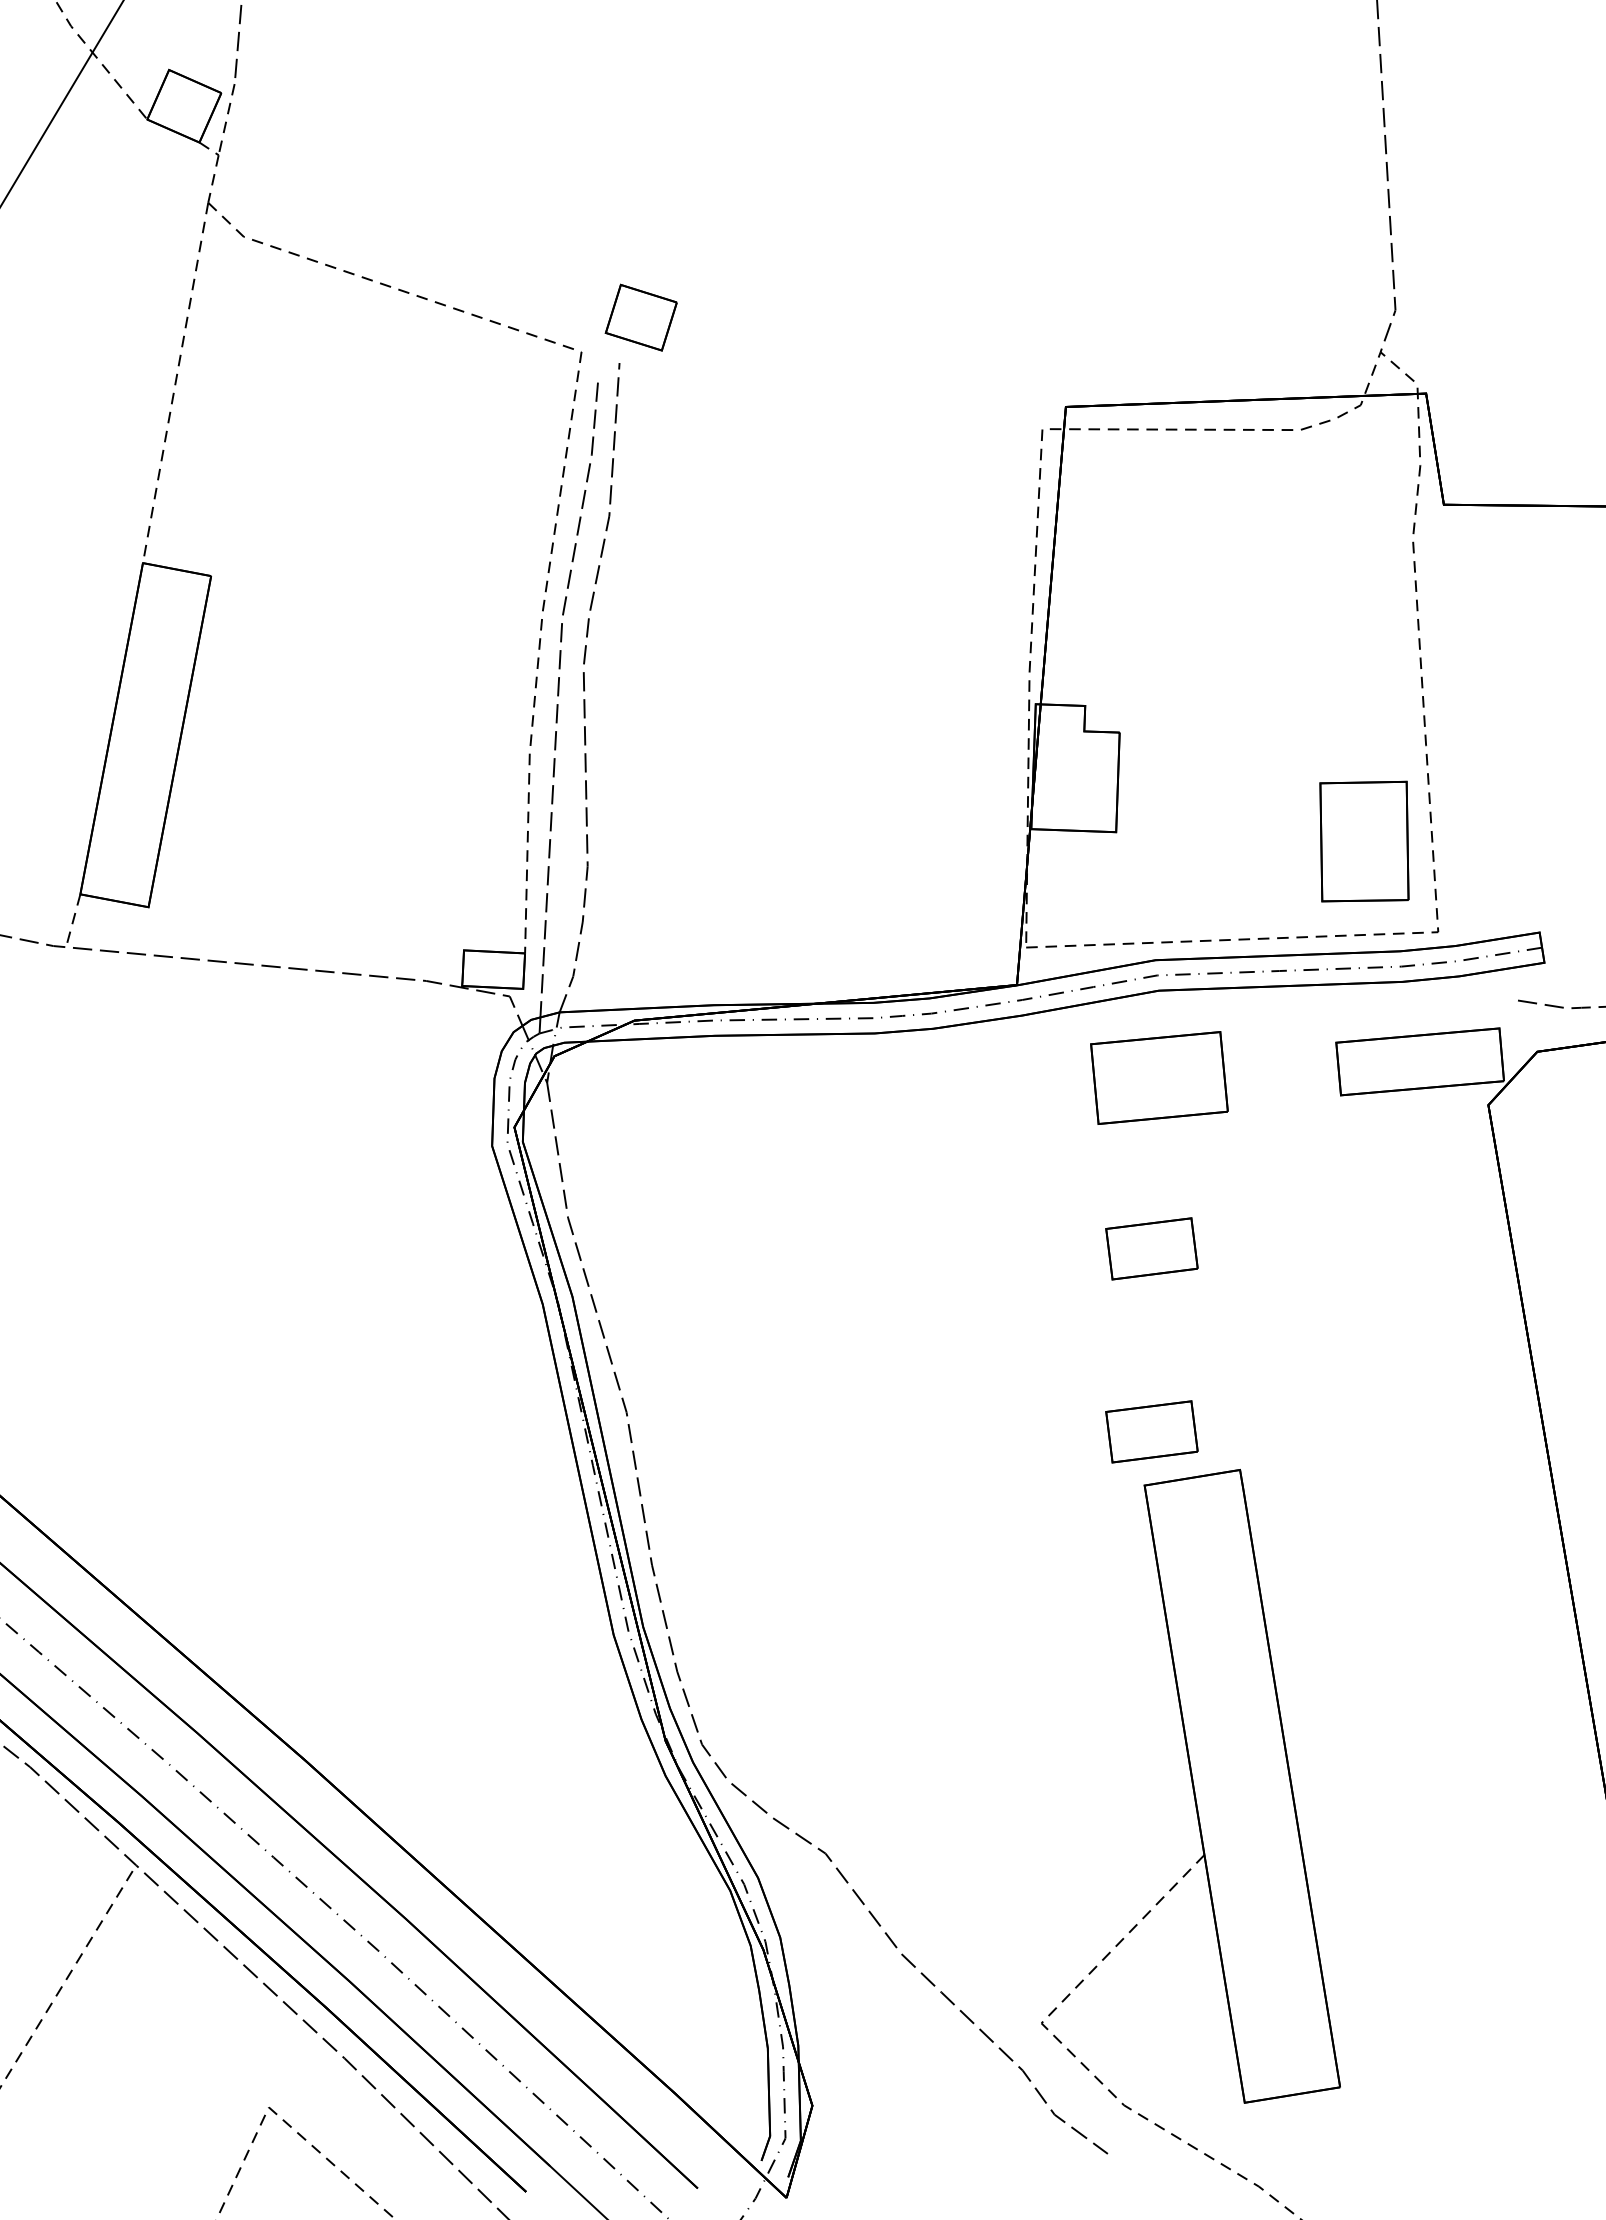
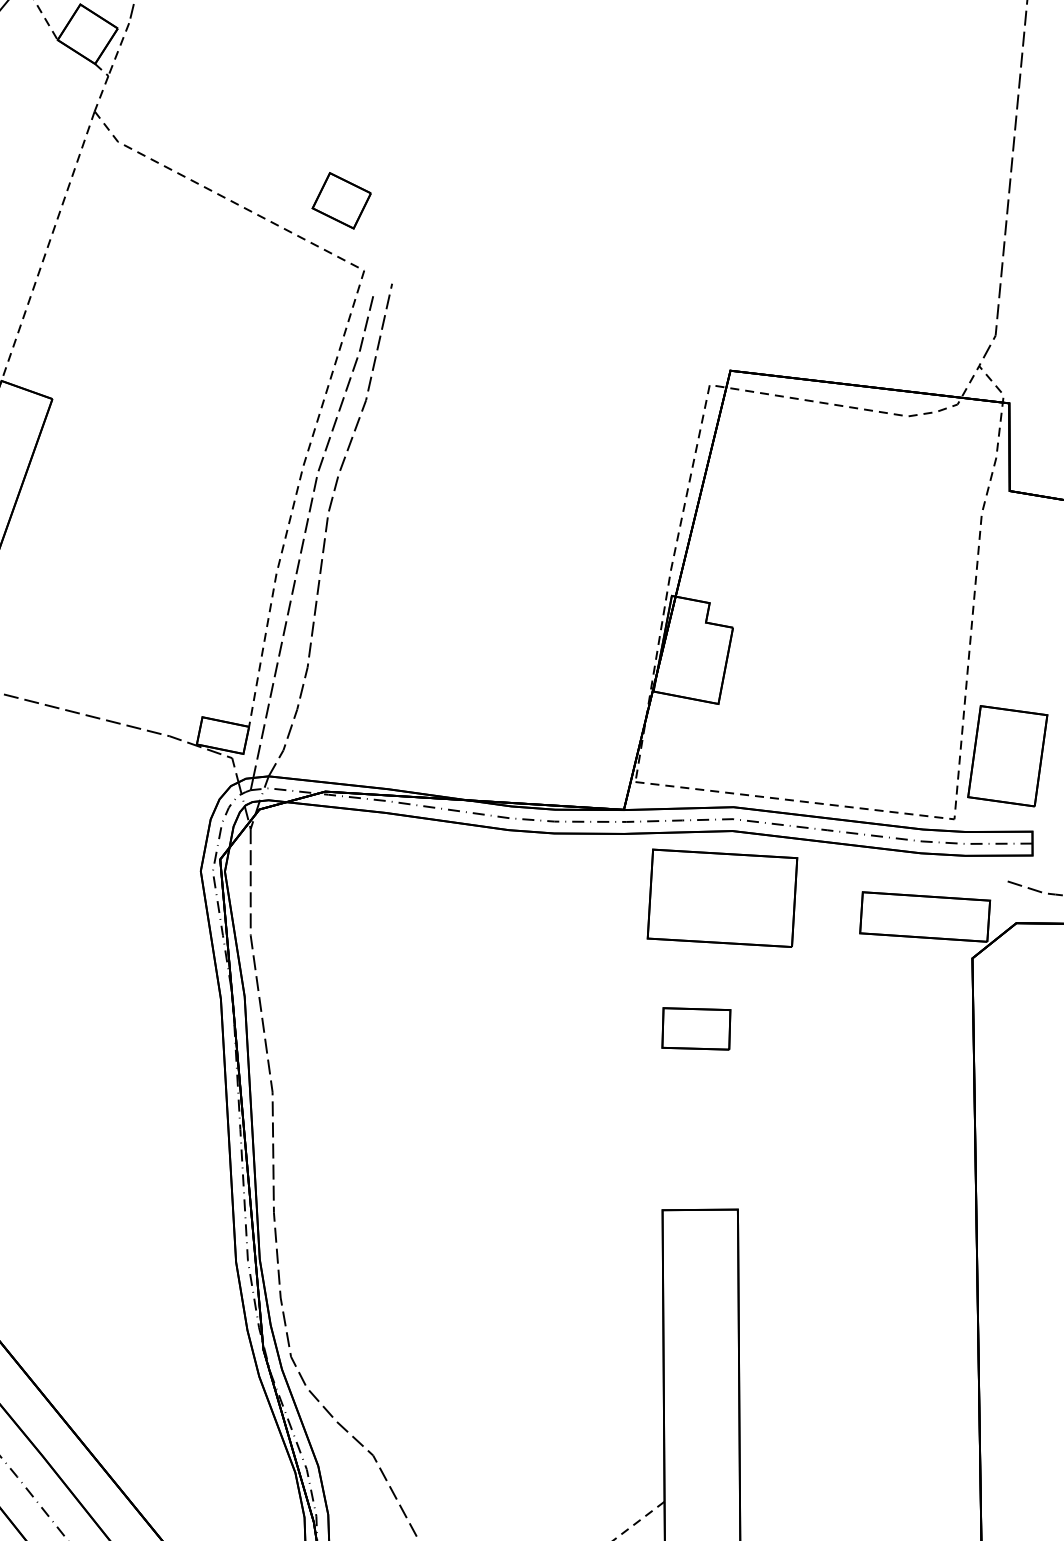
part: (640, 317) -> (341, 200), moved
part: (1364, 841) -> (1007, 756), moved
part: (1159, 1077) -> (722, 897), size x1.43
part: (1151, 1431) -> (674, 1169), removed

